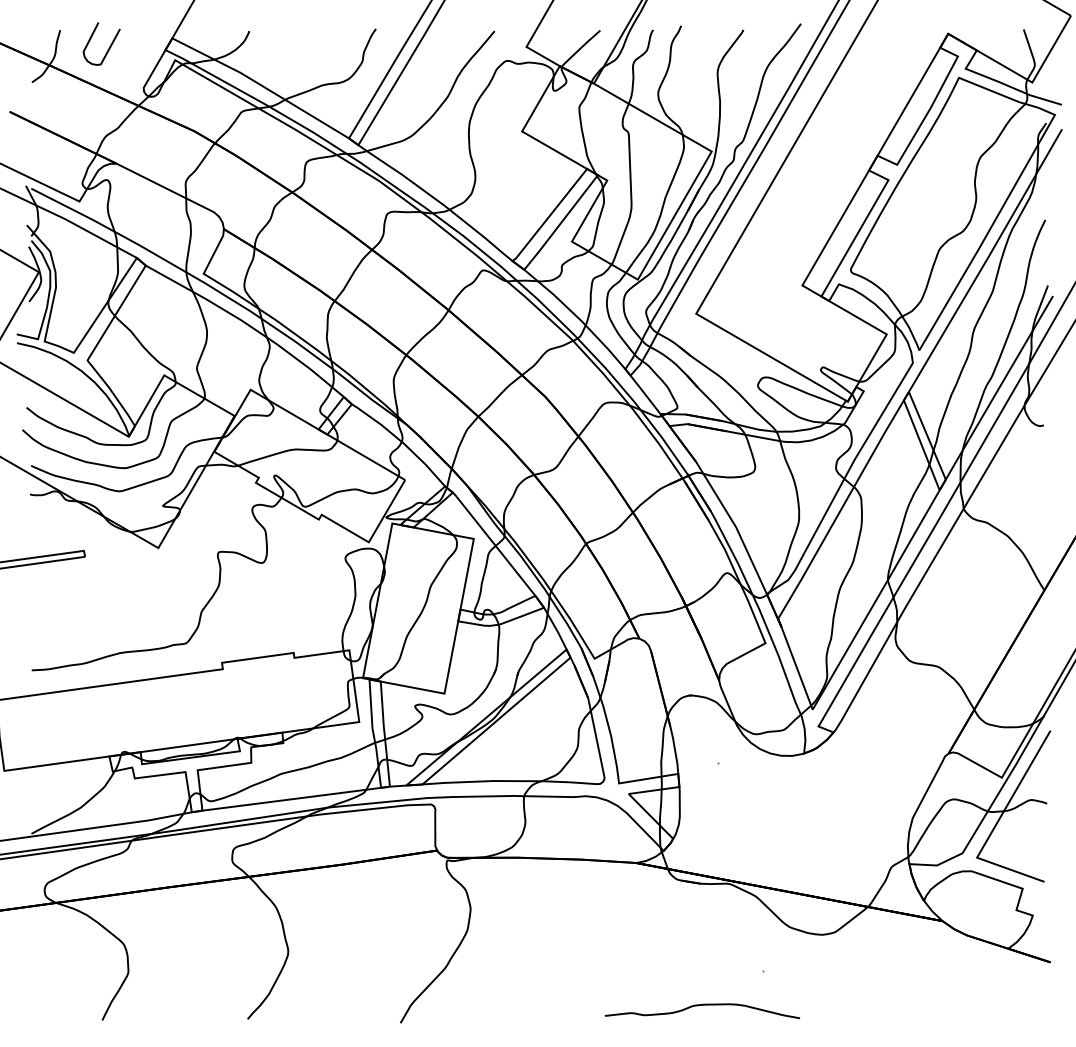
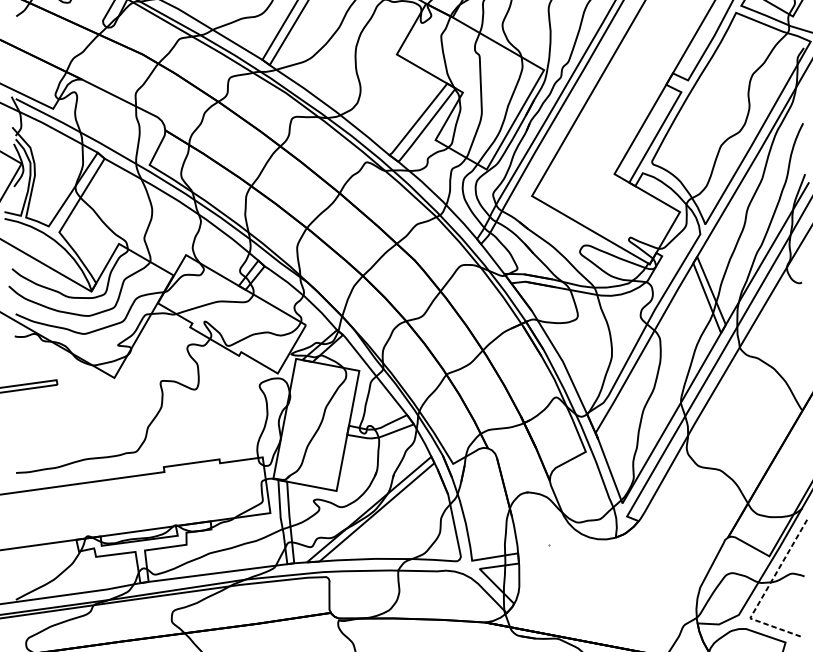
line: (995, 825) -> (764, 593), solid -> dashed

